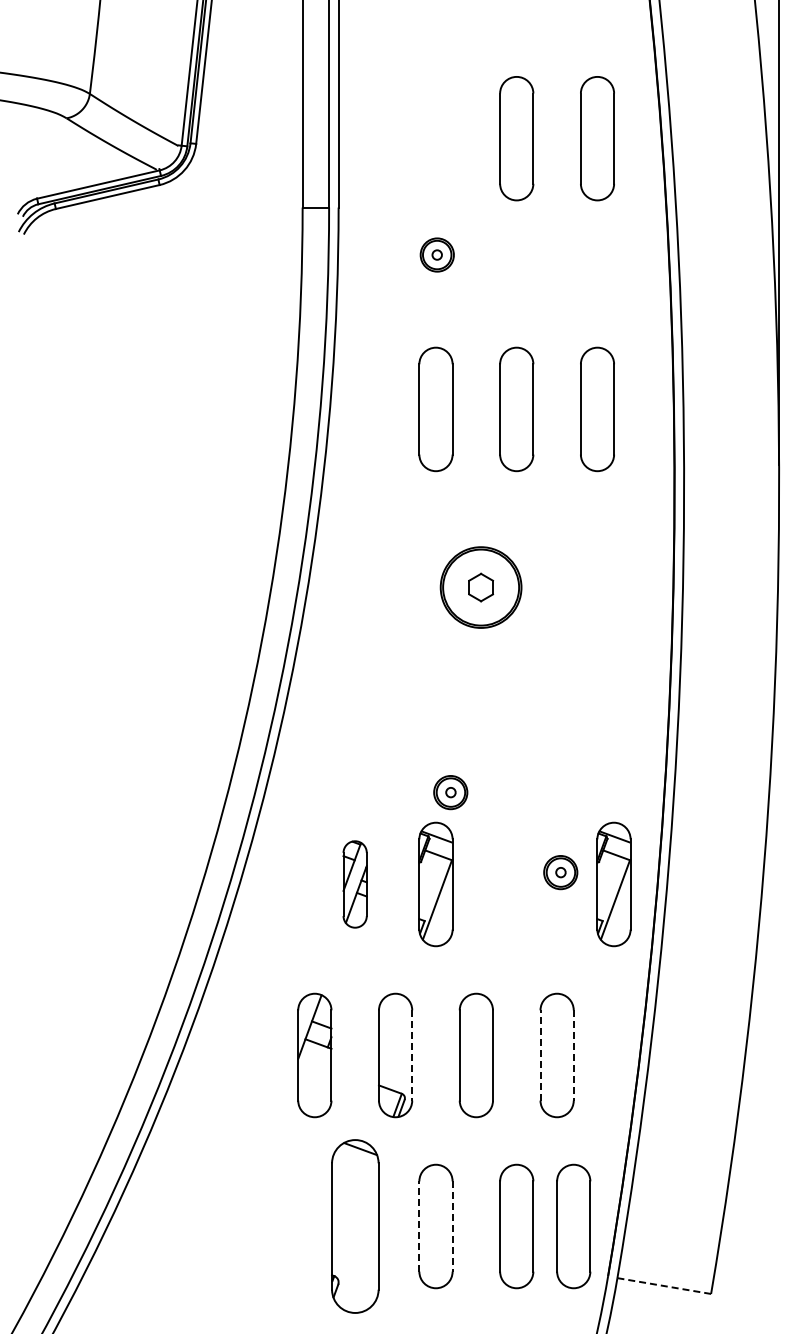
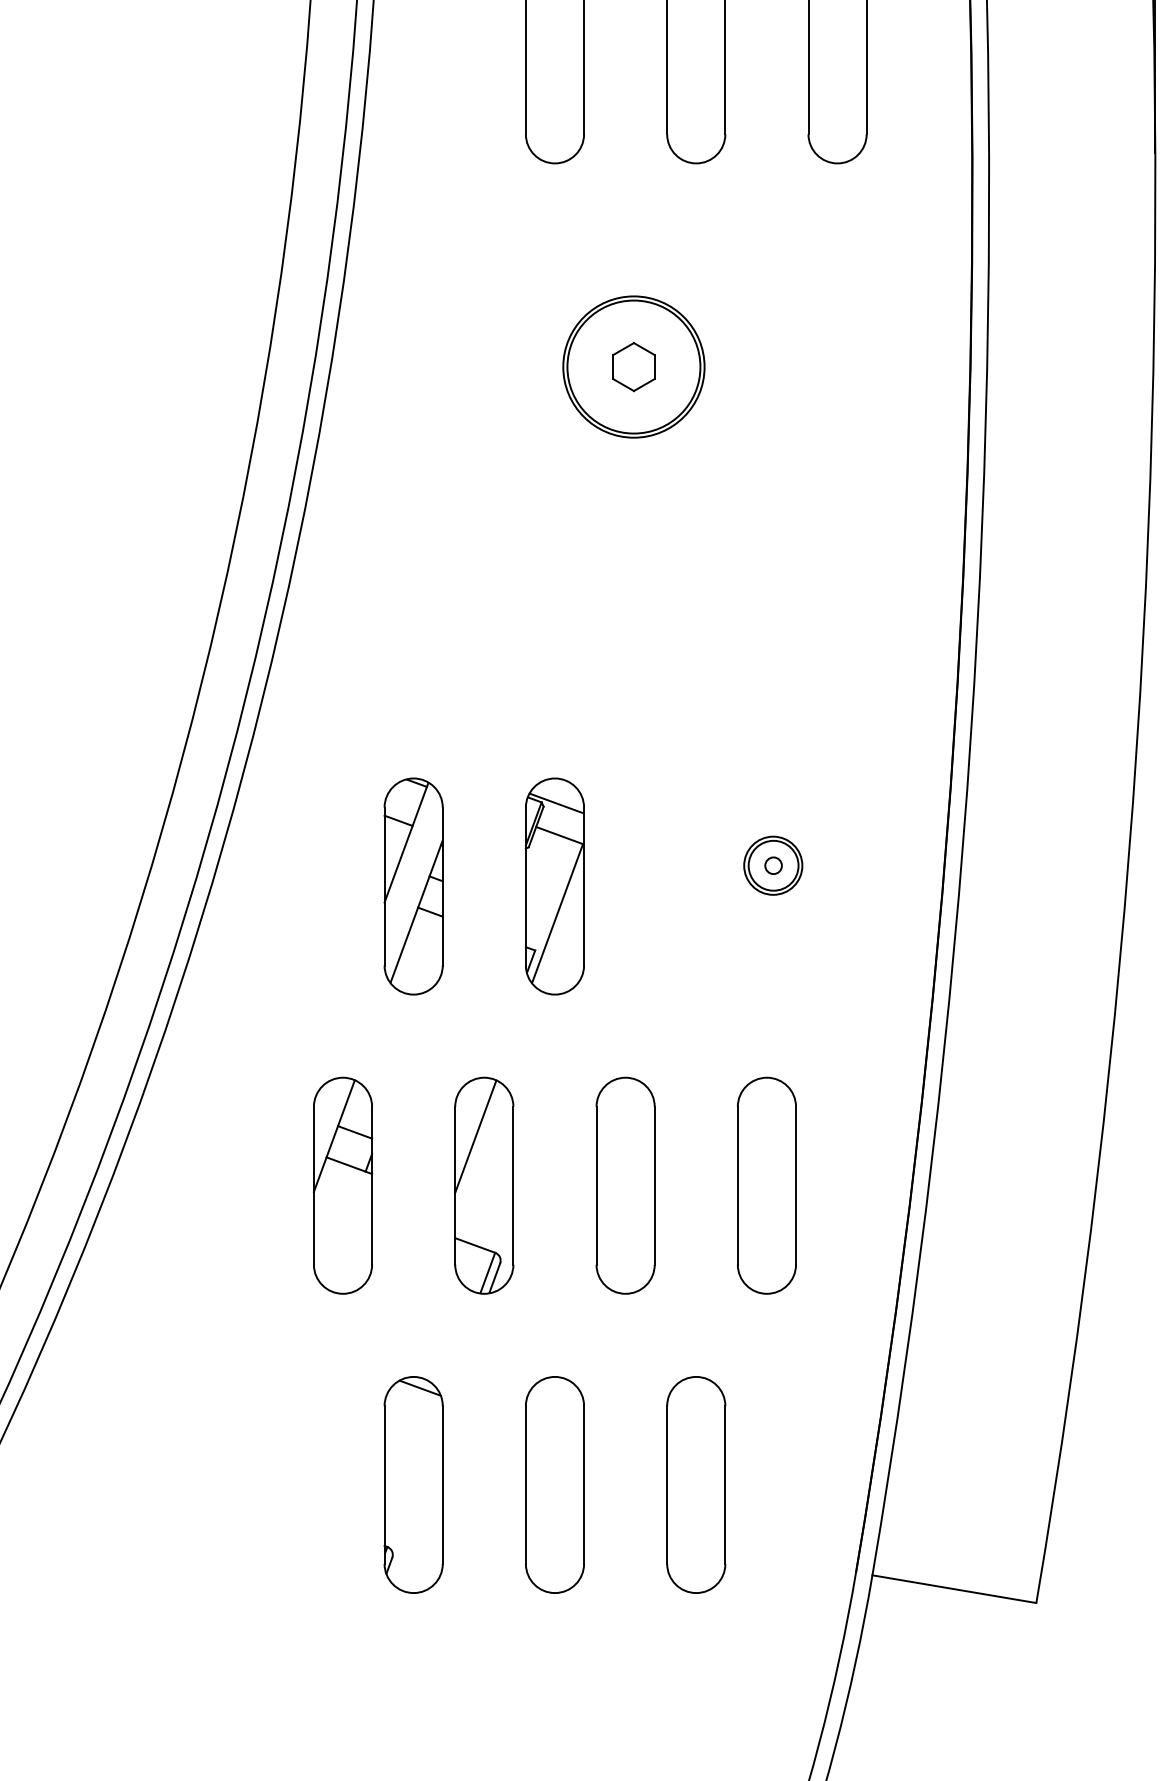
part: (450, 792) -> (580, 725), removed
part: (354, 884) -> (412, 886), size x1.43
part: (613, 884) -> (865, 886), removed
line: (390, 1027) -> (475, 1136), added
line: (412, 1055) -> (513, 1185), dashed -> solid
line: (540, 1055) -> (737, 1185), dashed -> solid
line: (573, 1055) -> (795, 1185), dashed -> solid
part: (354, 1226) -> (412, 1484), size x0.71
line: (419, 1226) -> (526, 1484), dashed -> solid
part: (573, 1226) -> (795, 1484), removed
line: (452, 1227) -> (583, 1486), dashed -> solid
line: (664, 1286) -> (954, 1589), dashed -> solid

